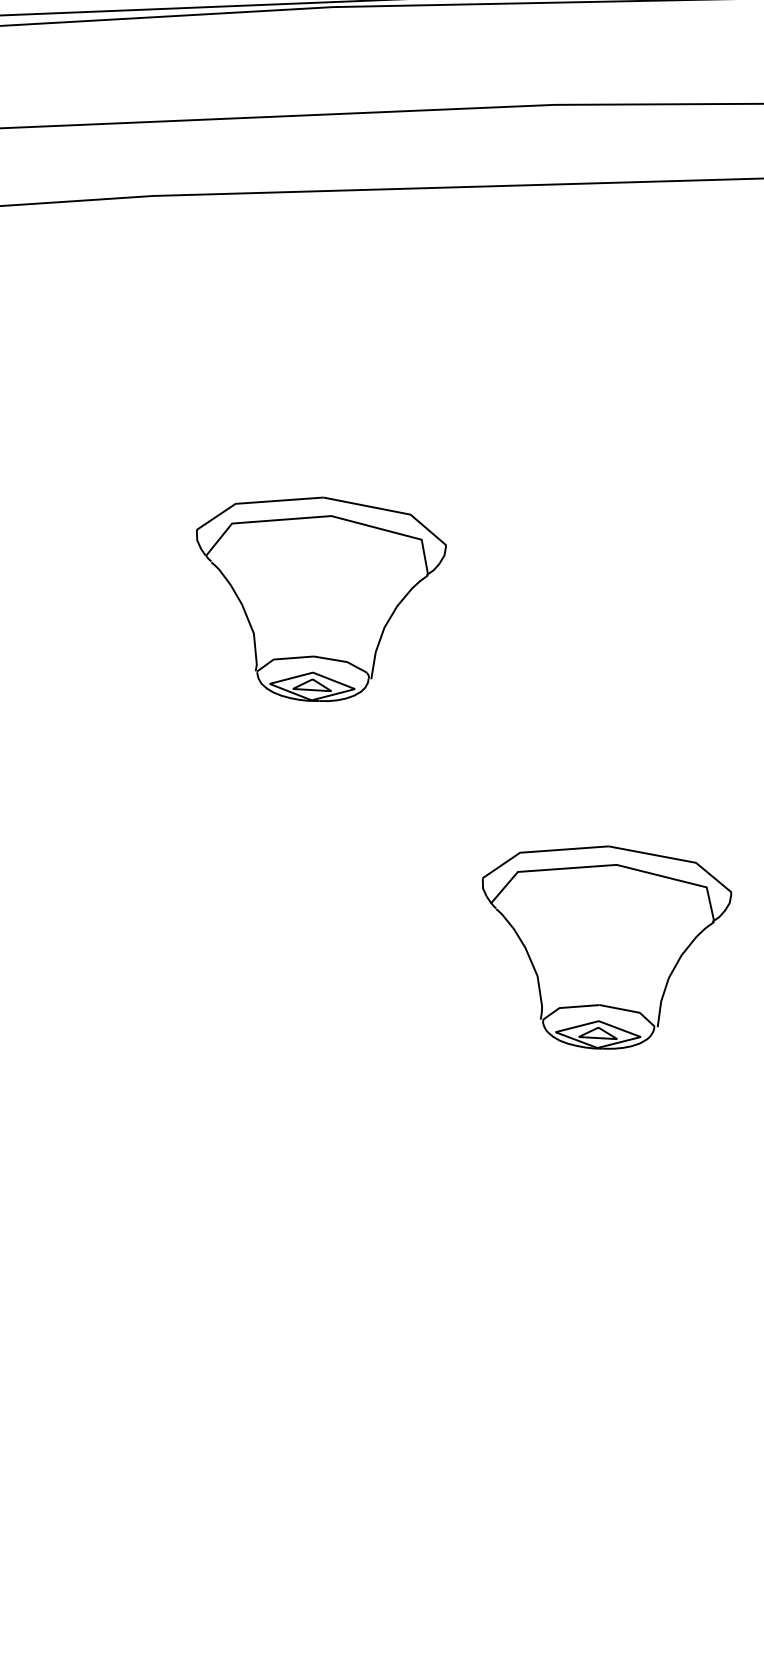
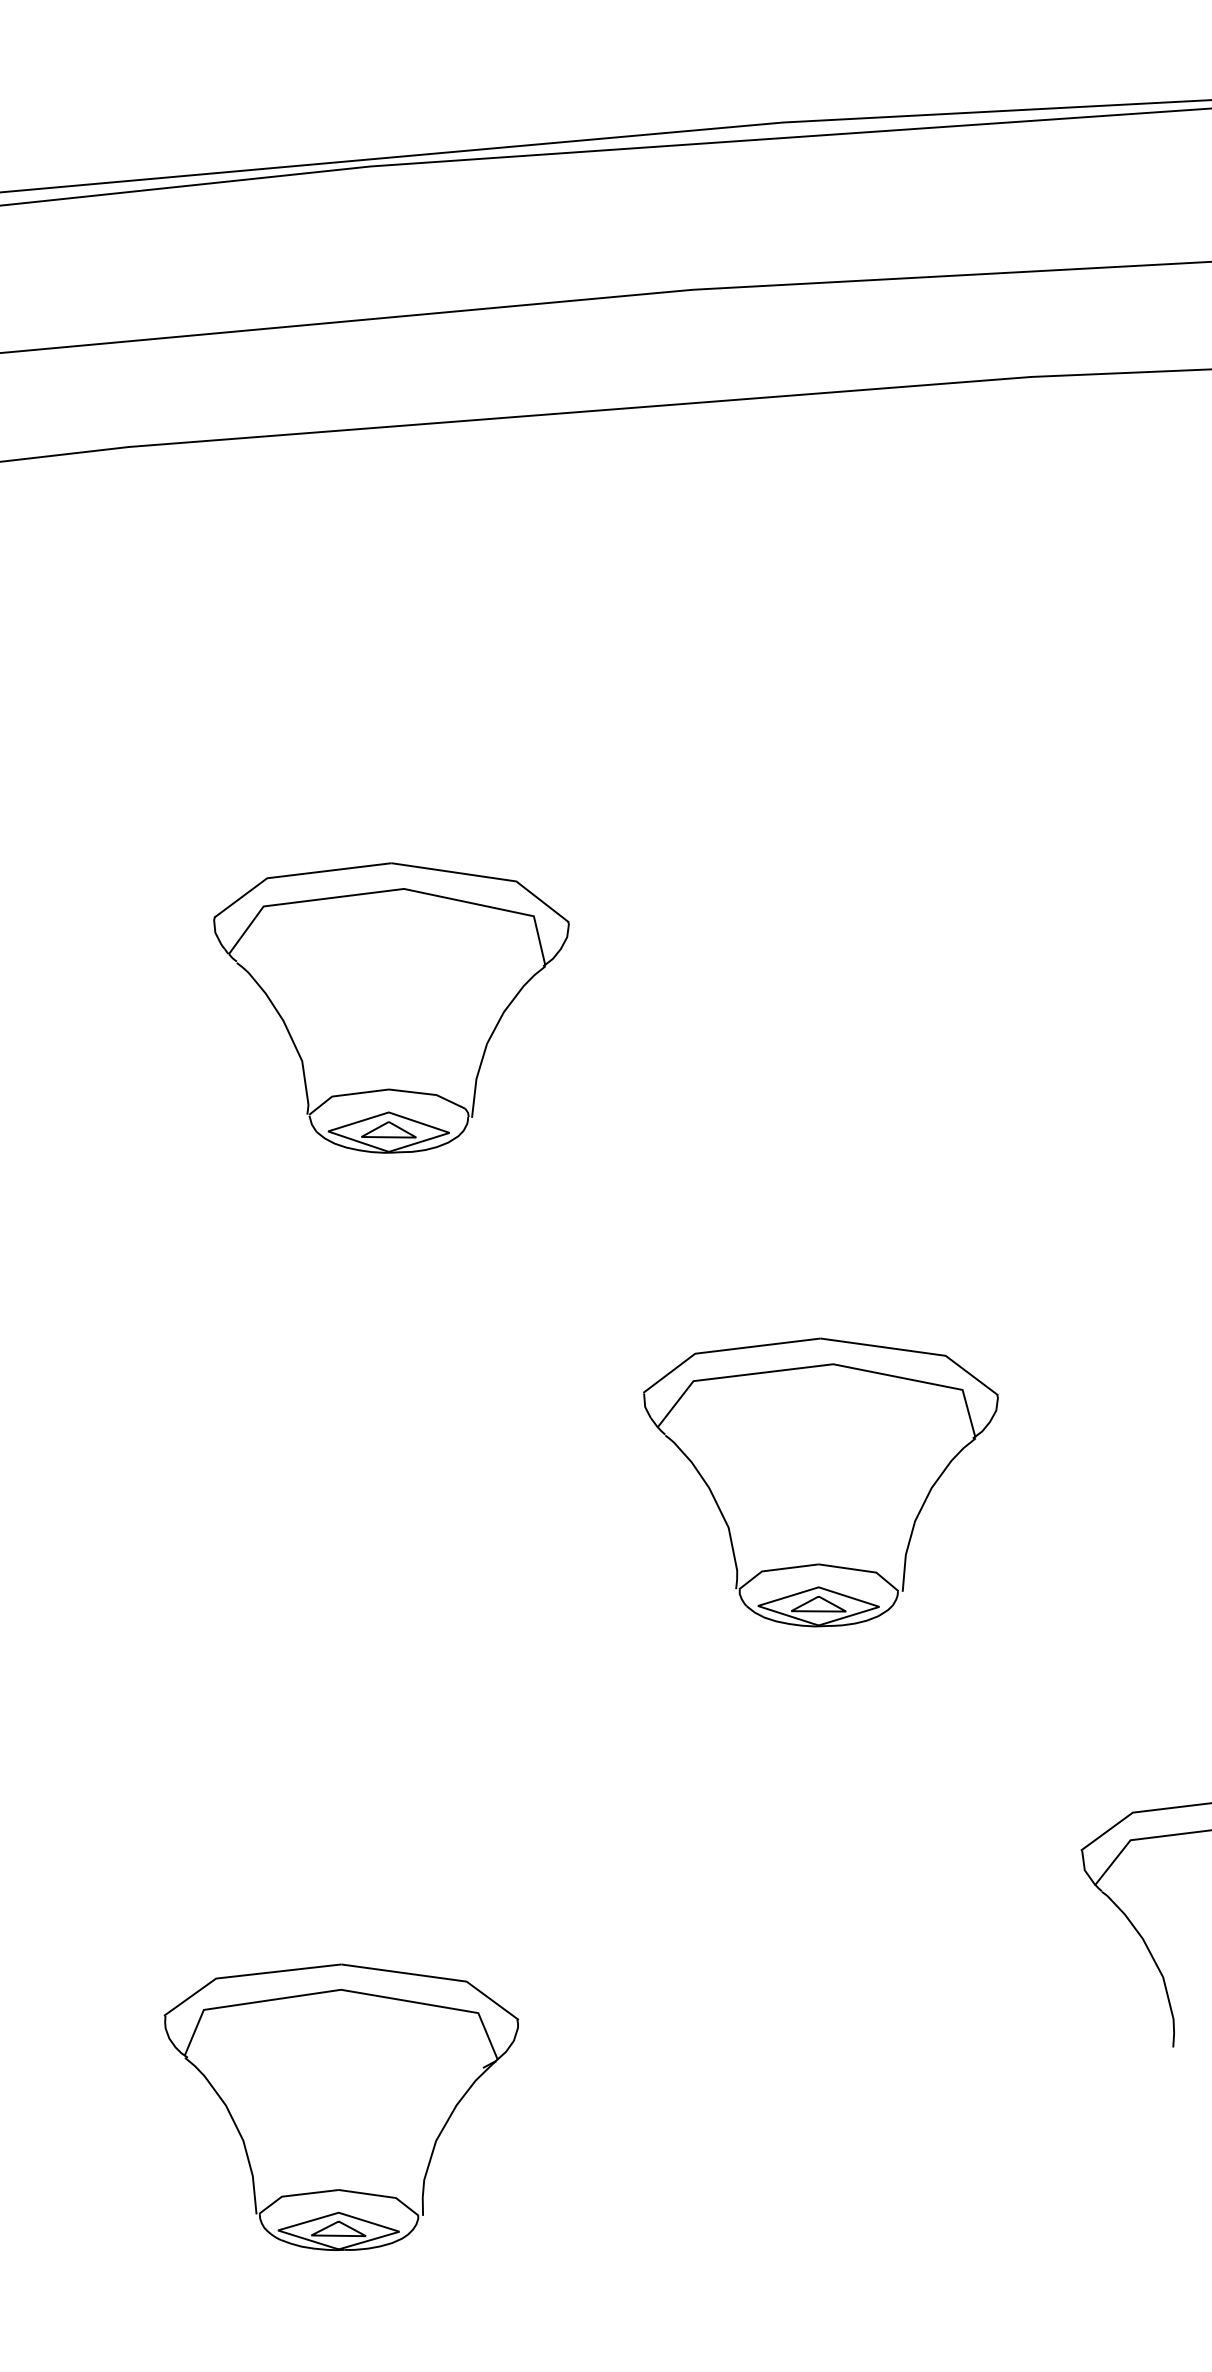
part: (242, 1428) -> (341, 2189), added

